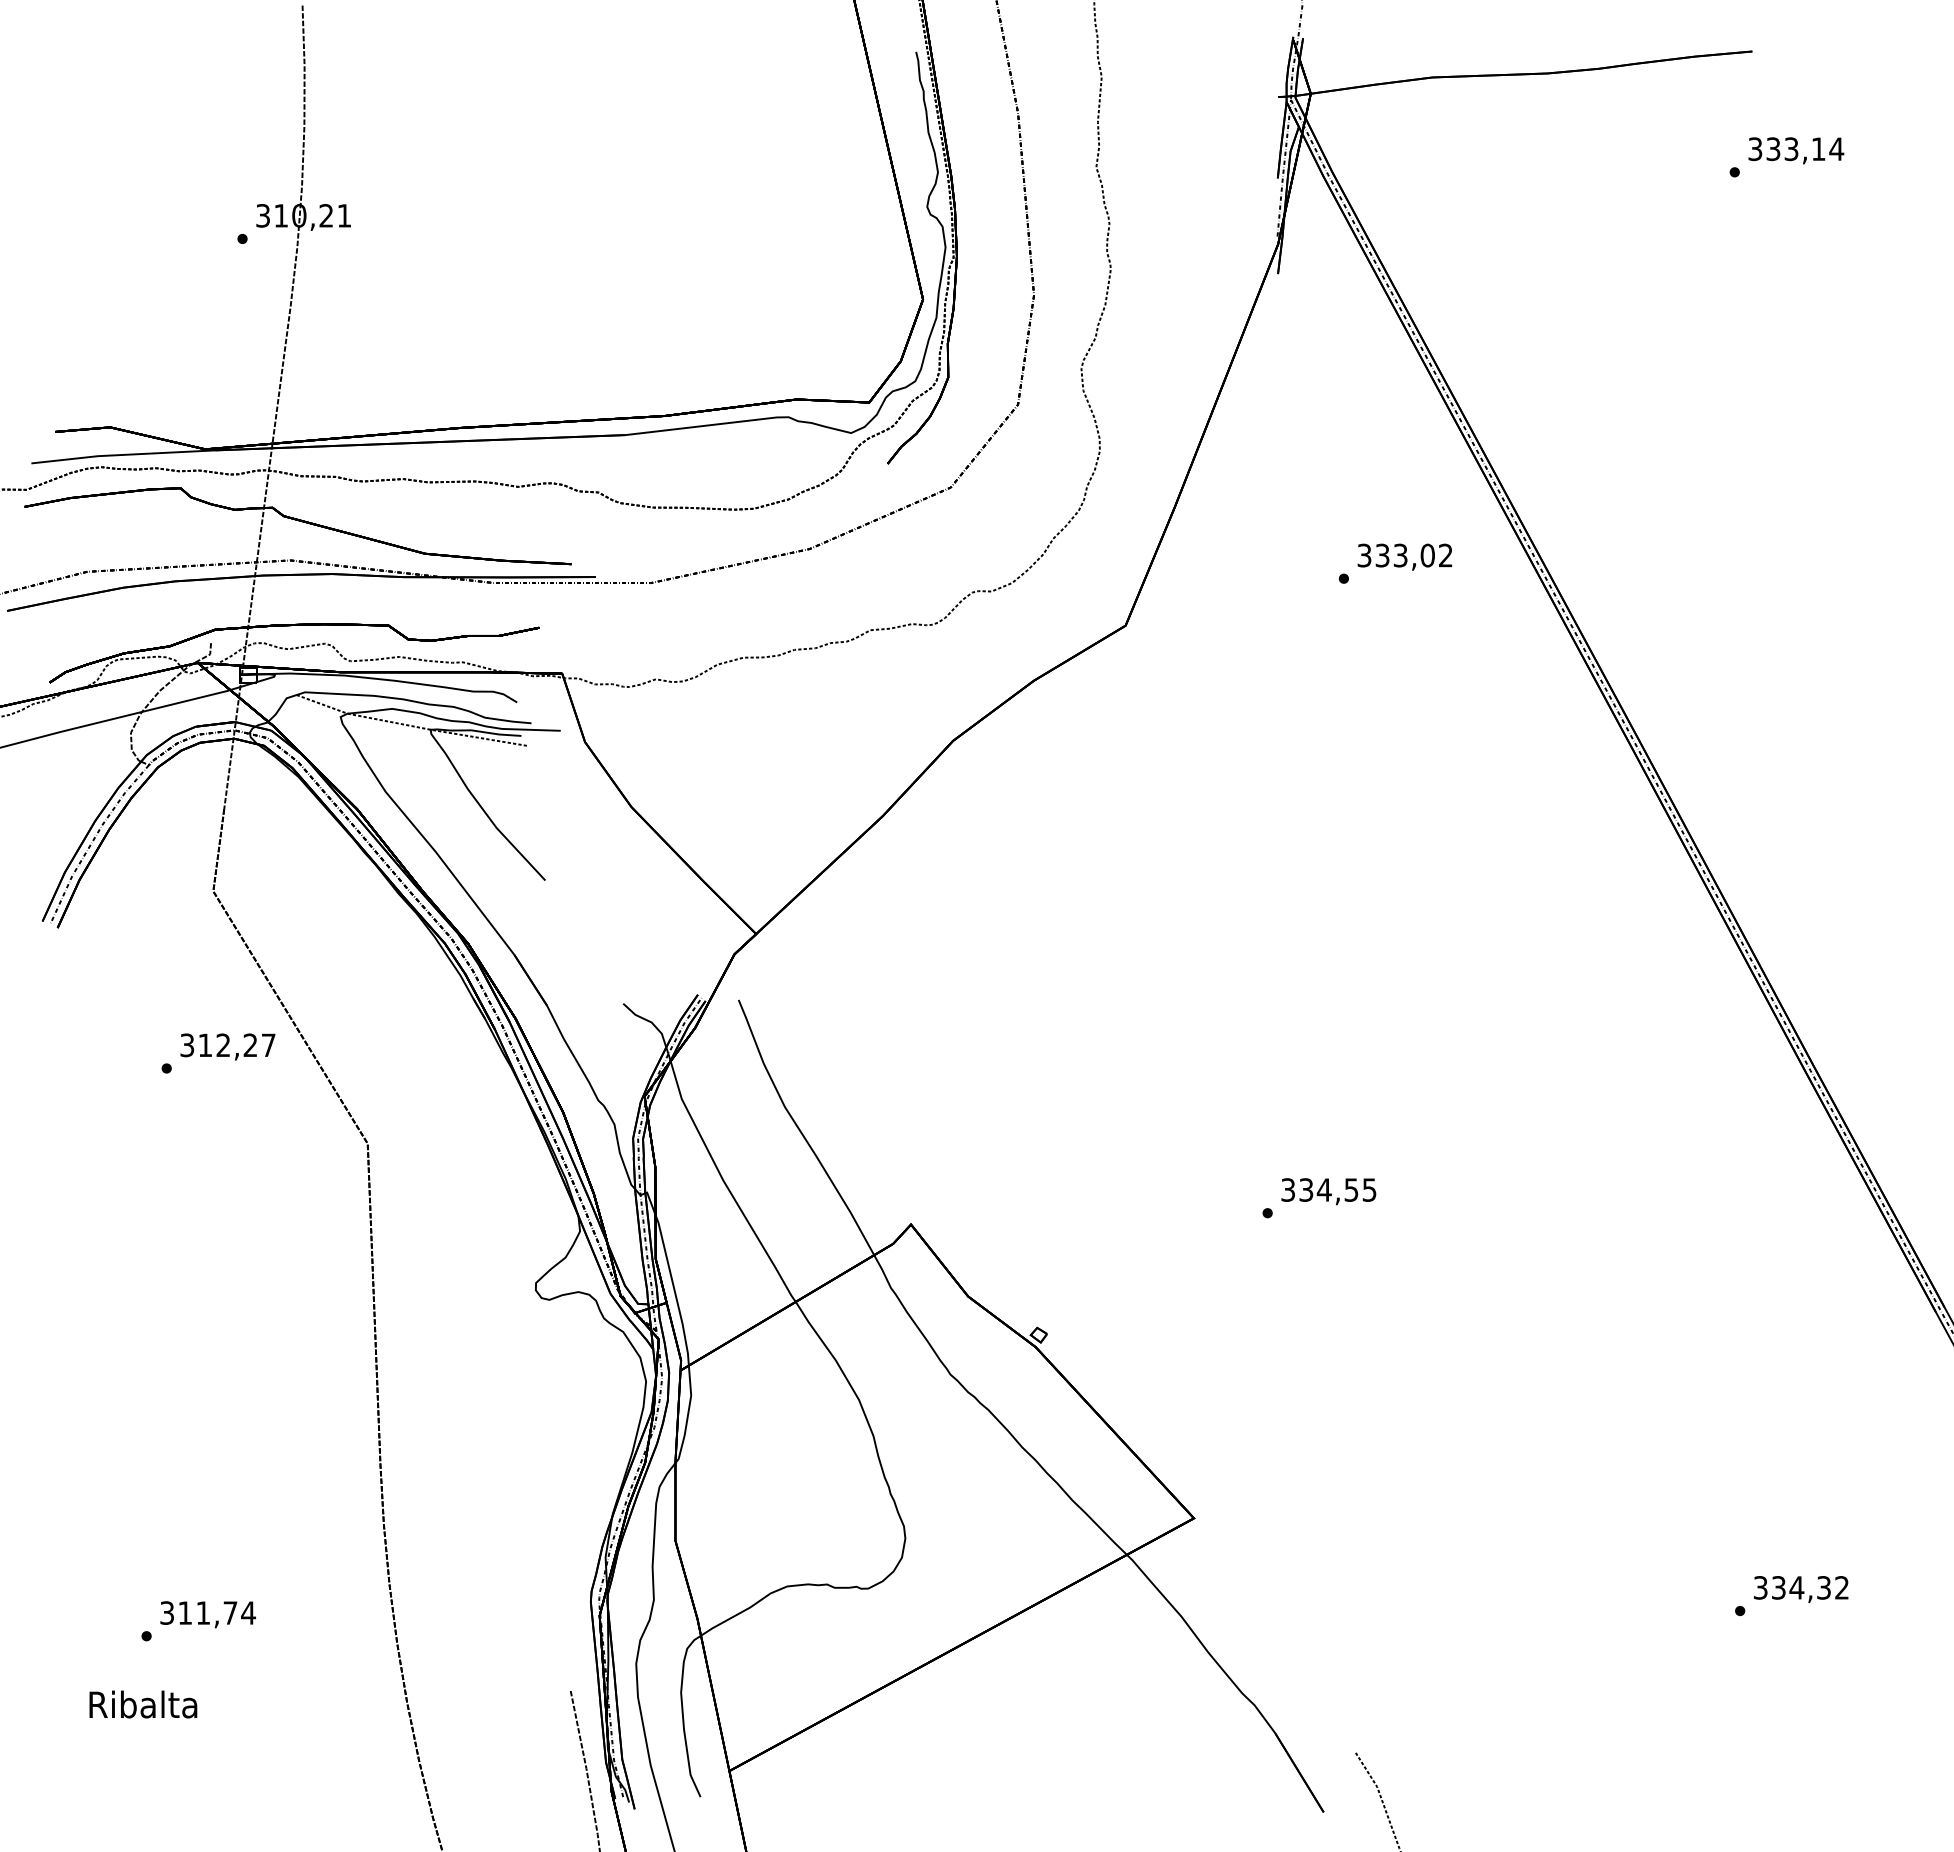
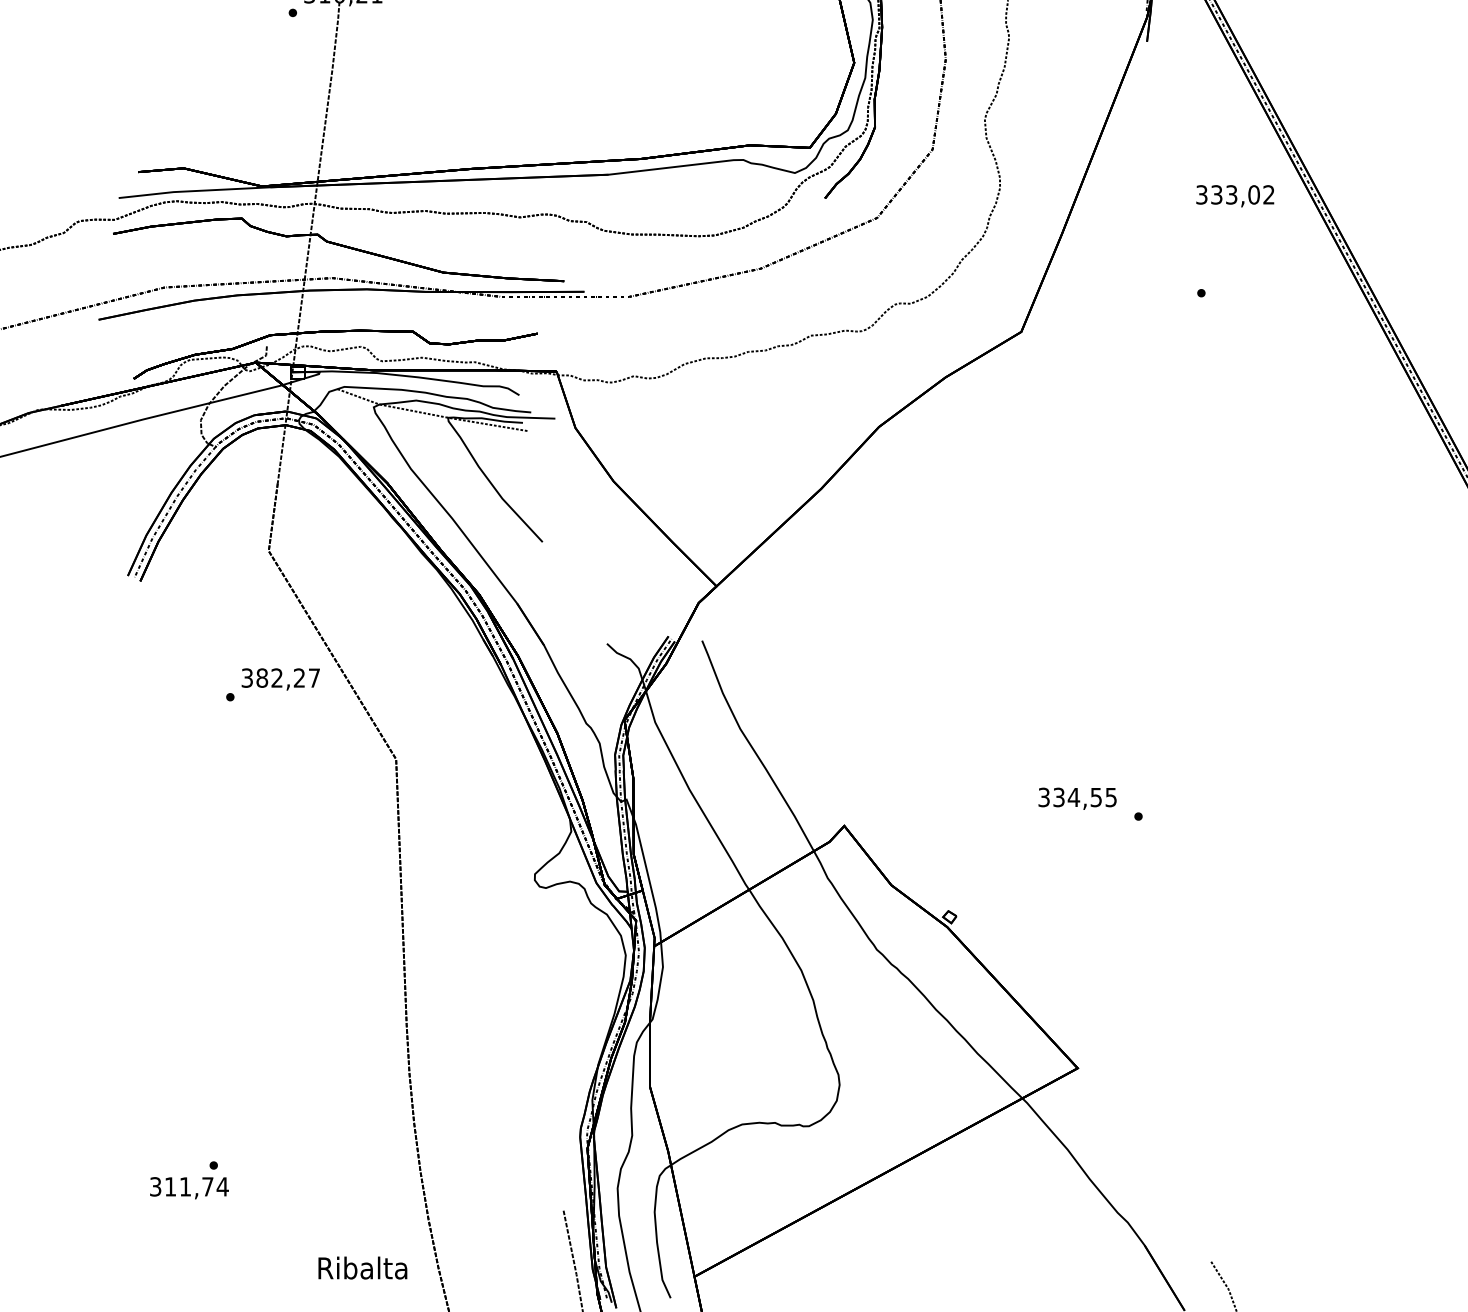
text: (1404, 556) -> (1234, 195), moved
text: (205, 1045) -> (262, 678), 312,27 -> 382,27
text: (1328, 1191) -> (1077, 798), moved
text: (207, 1614) -> (188, 1188), moved
text: (143, 1704) -> (362, 1268), moved

